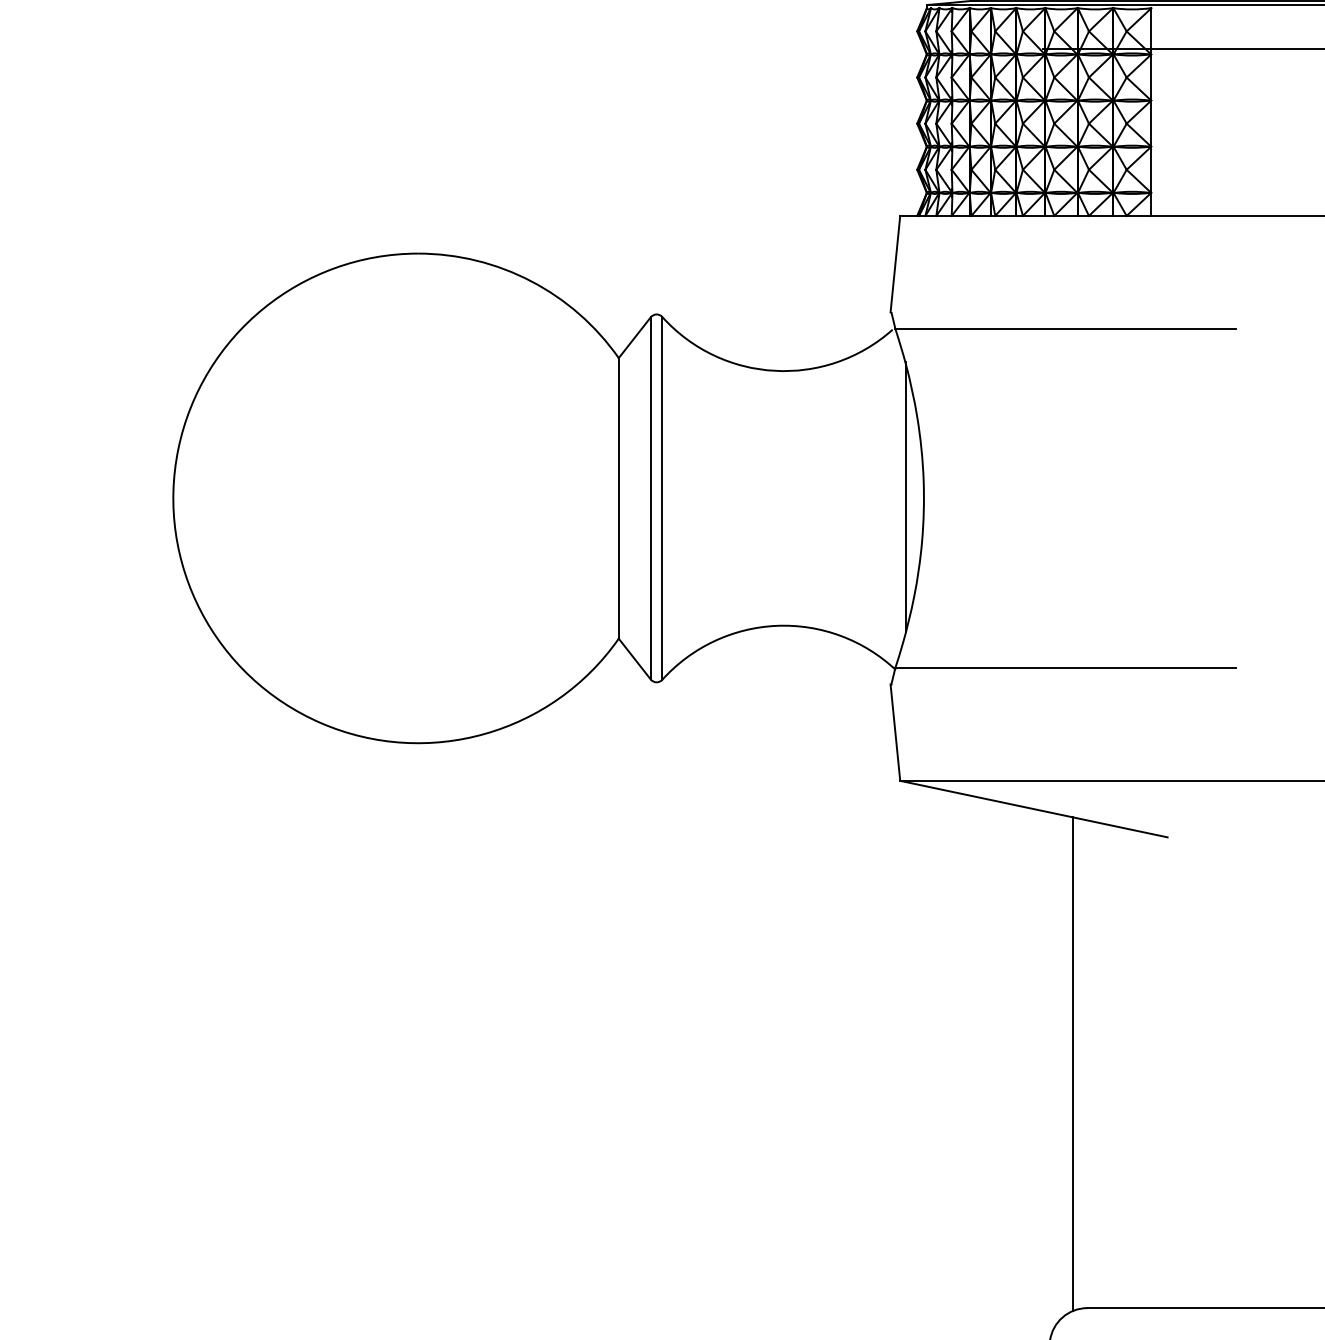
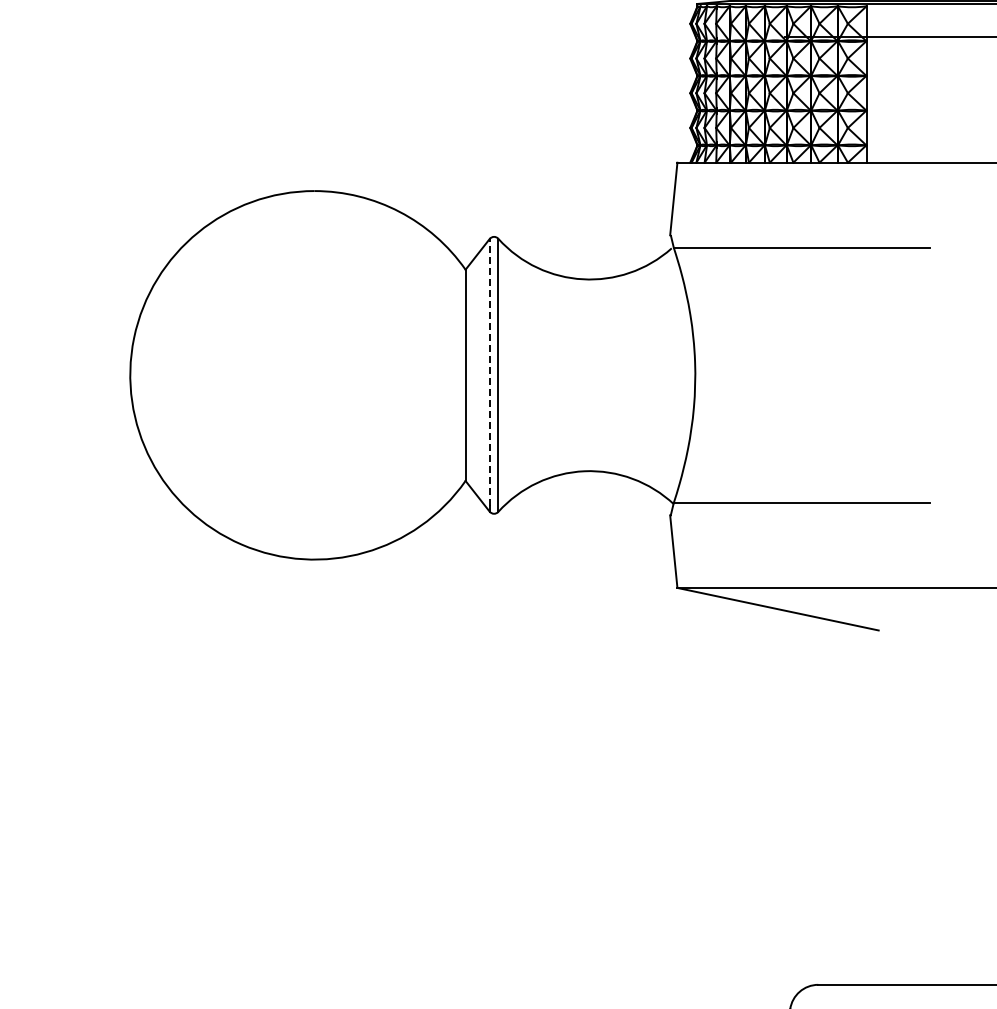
line: (650, 494) -> (489, 372), solid -> dashed
line: (905, 495) -> (681, 373), removed
line: (1073, 1063) -> (807, 800), removed

